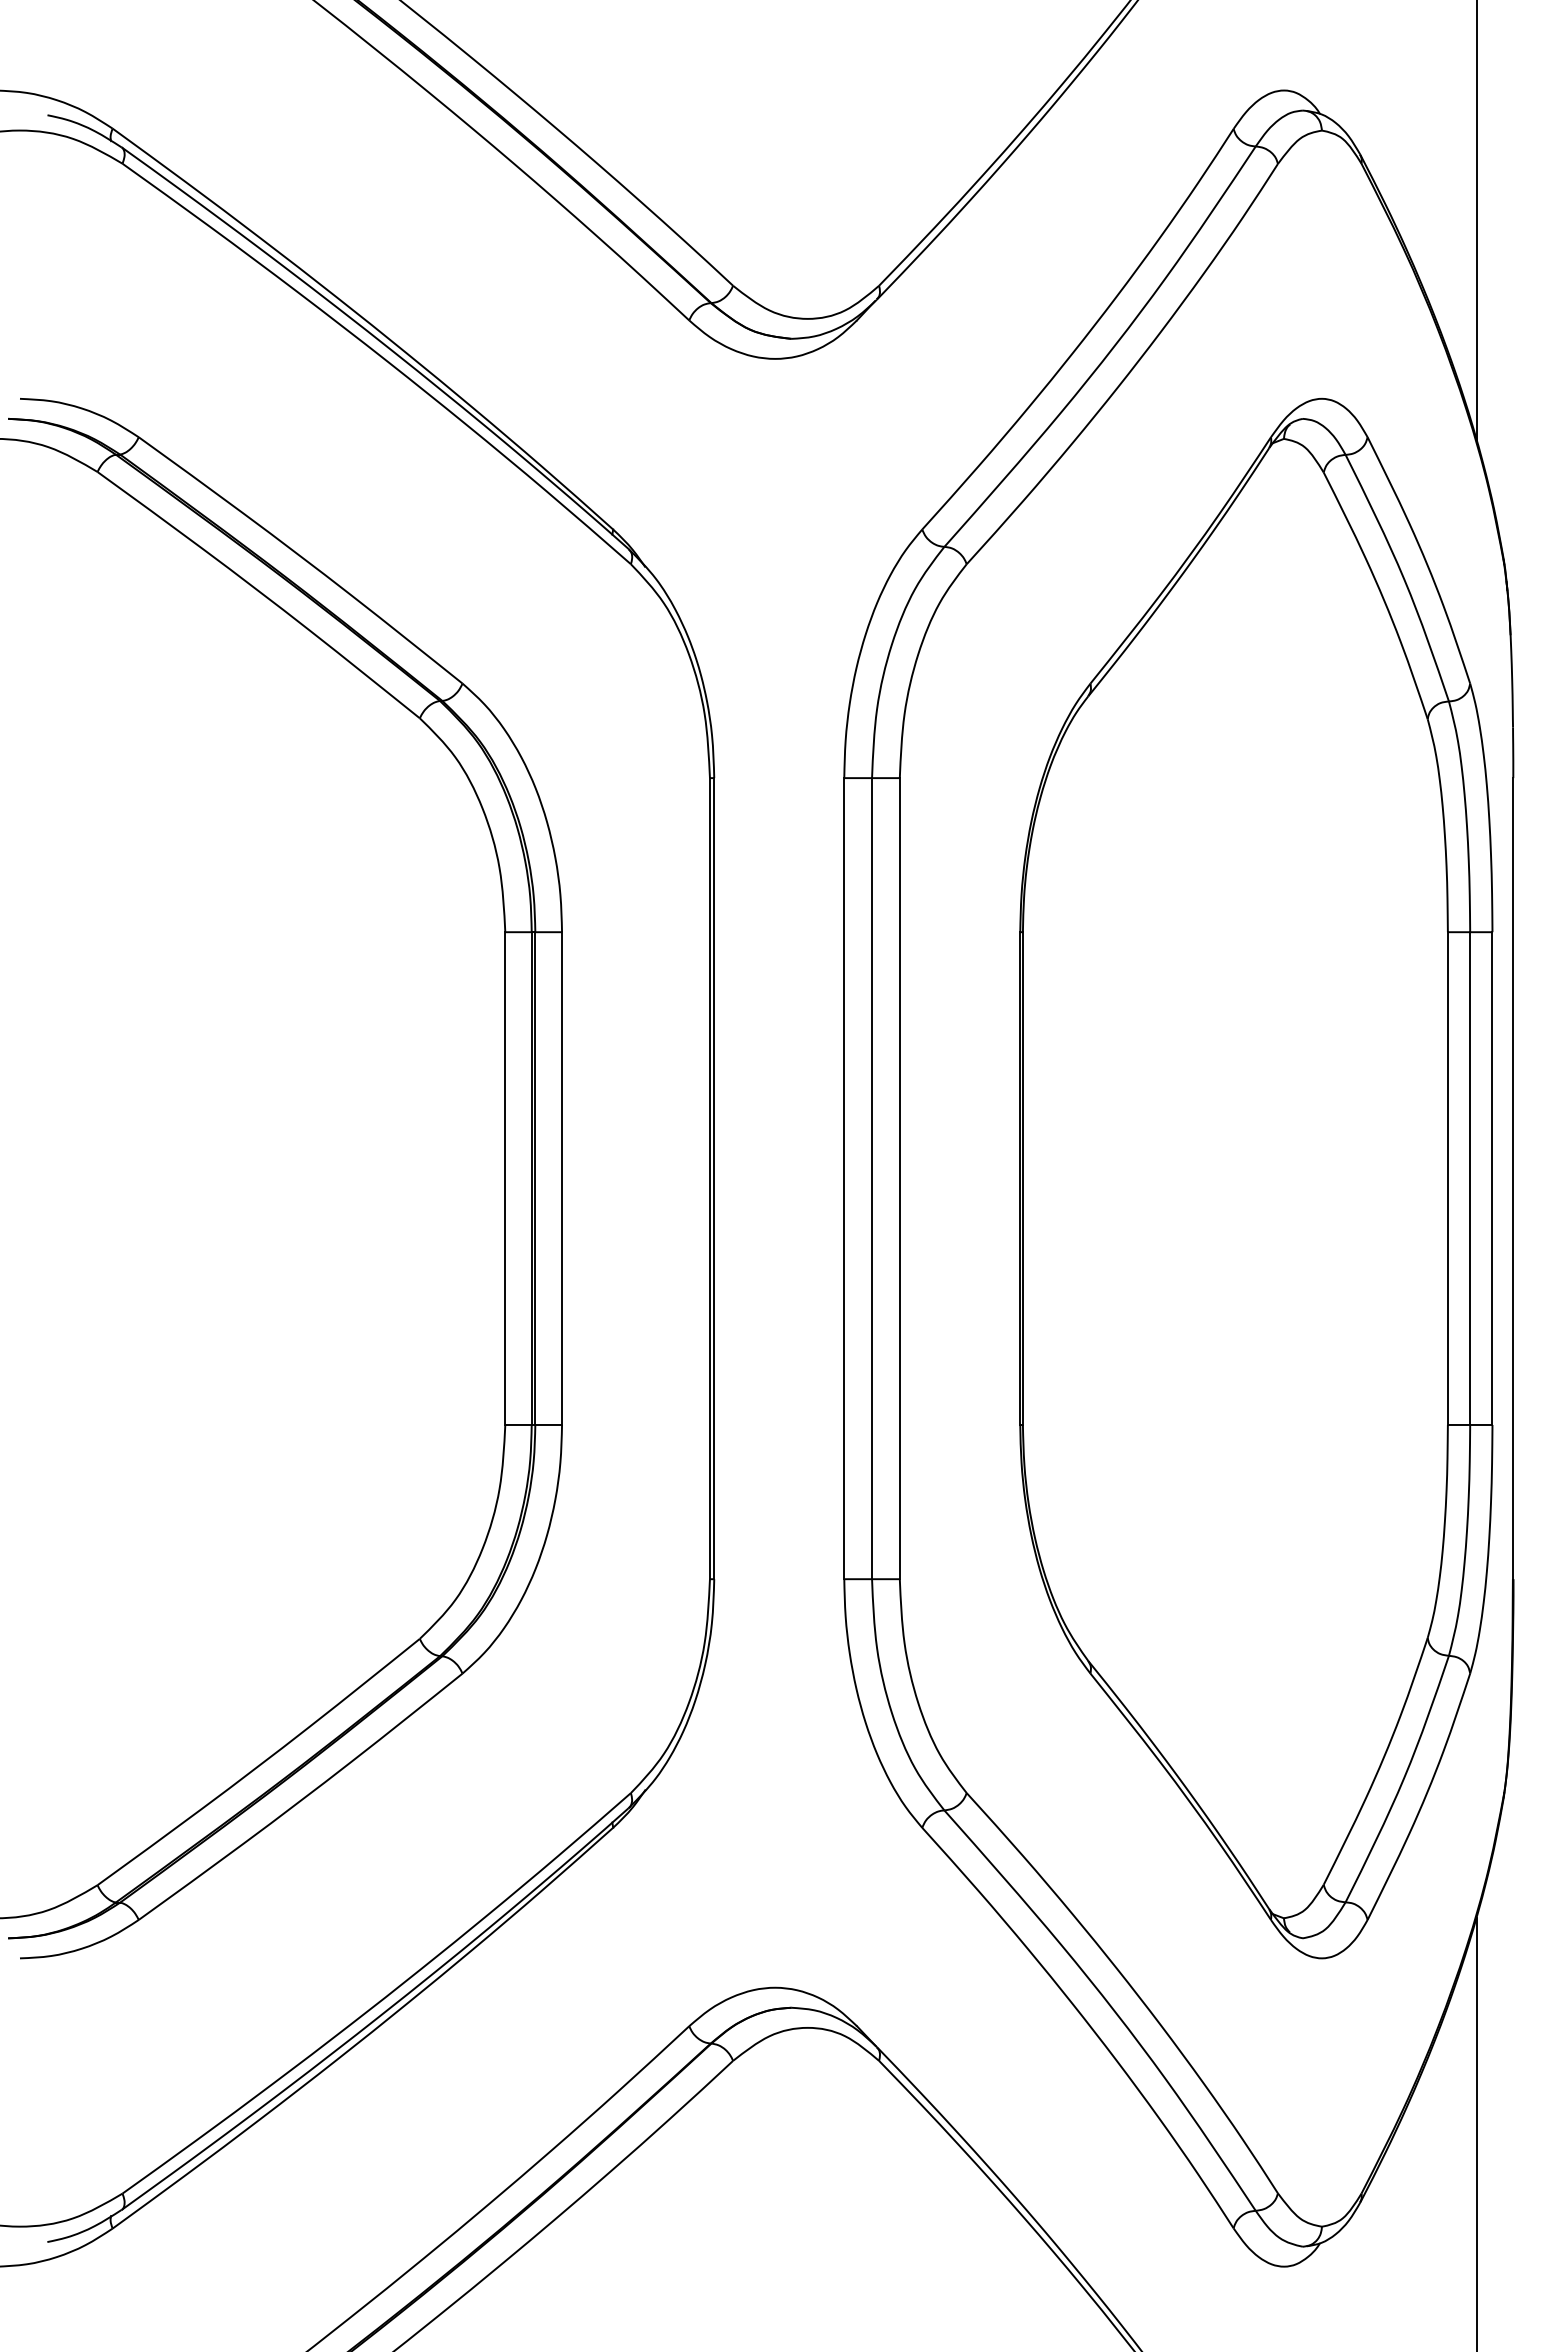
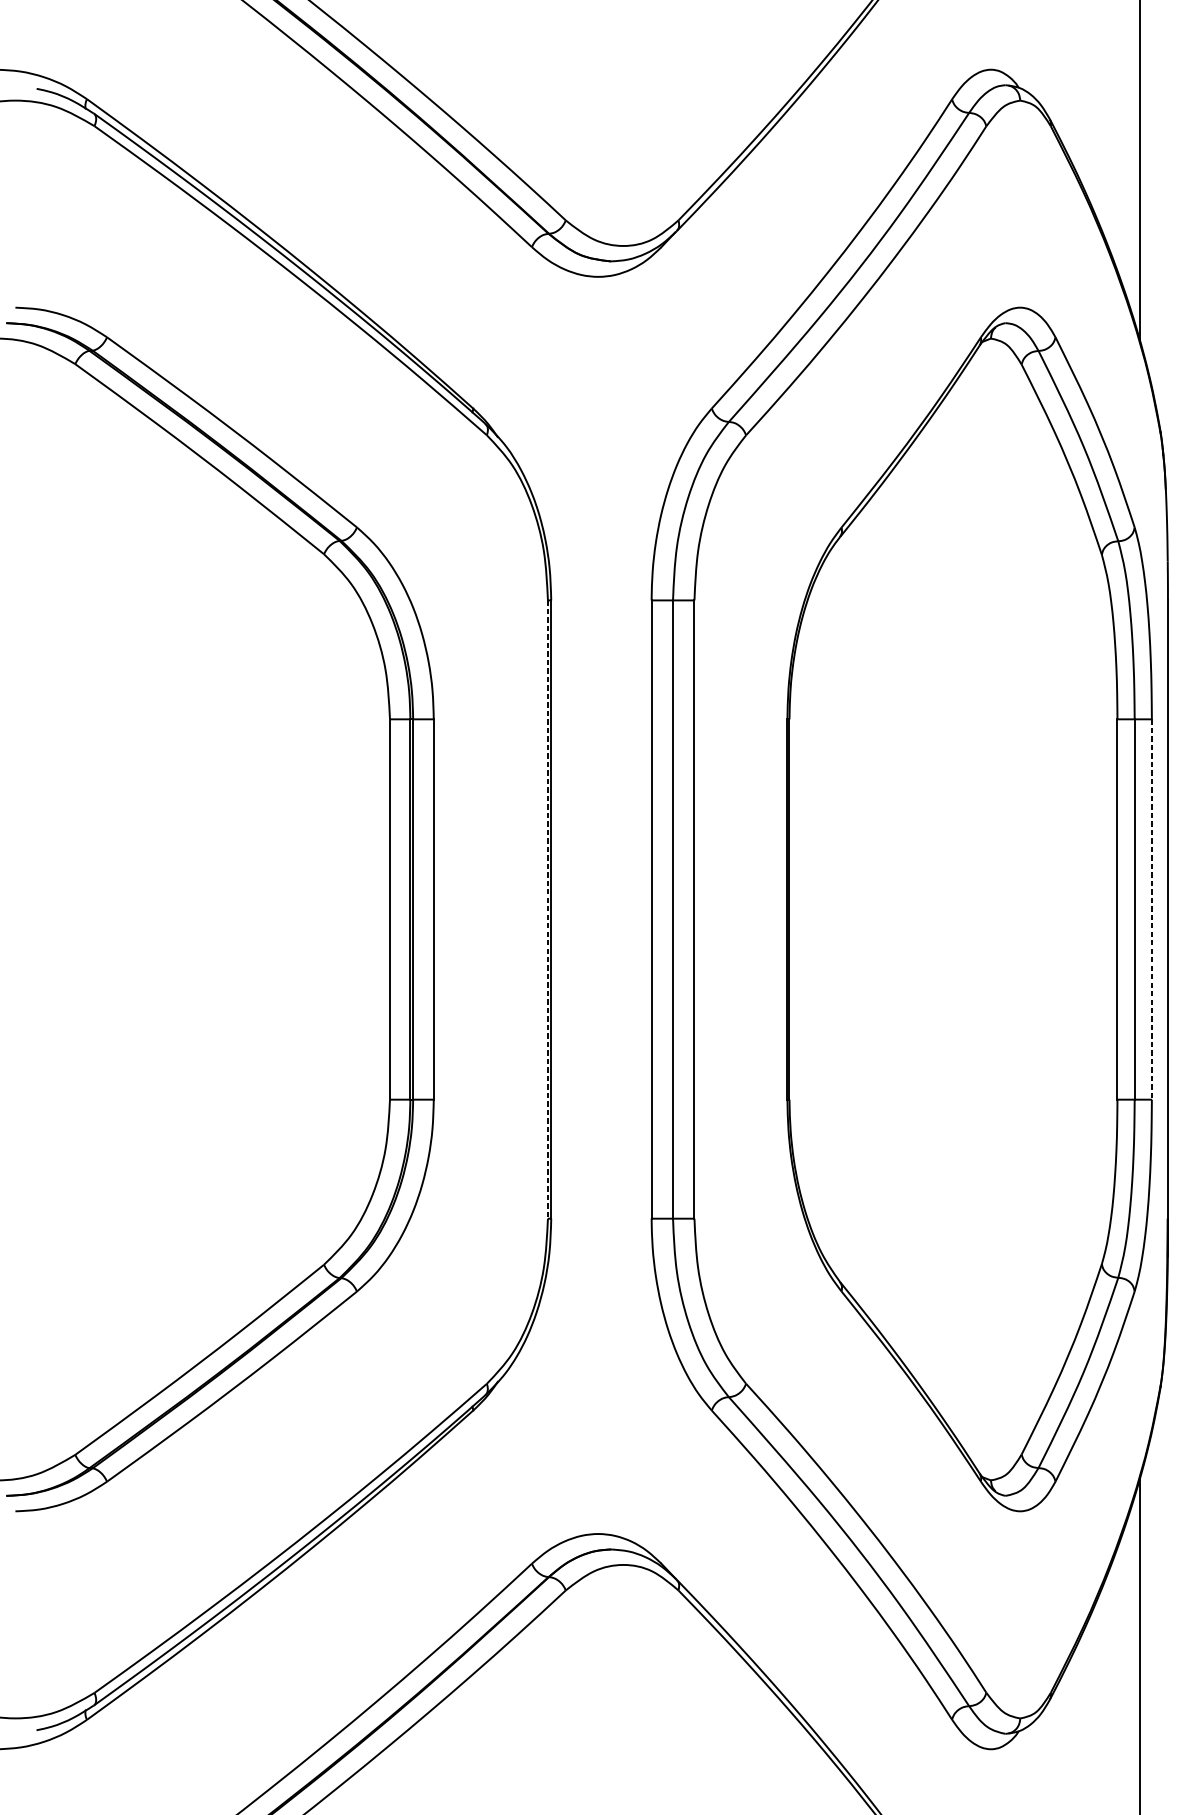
line: (709, 1178) -> (547, 909), solid -> dashed
line: (1492, 1179) -> (1151, 910), solid -> dashed

